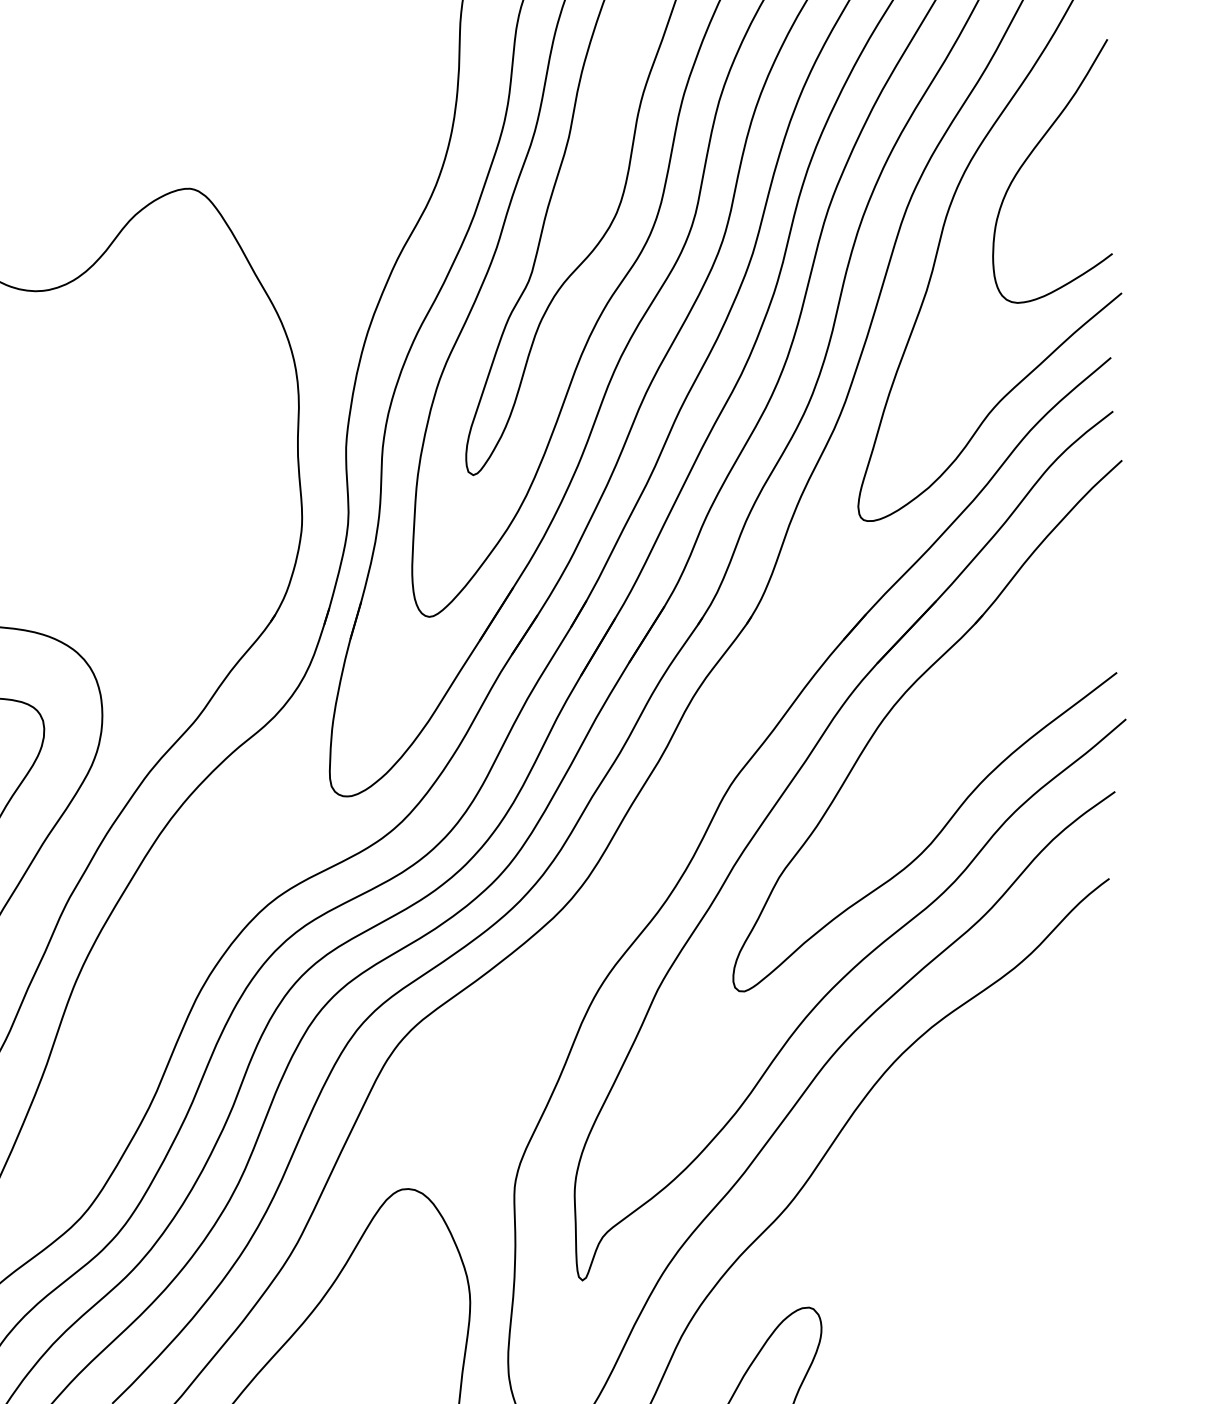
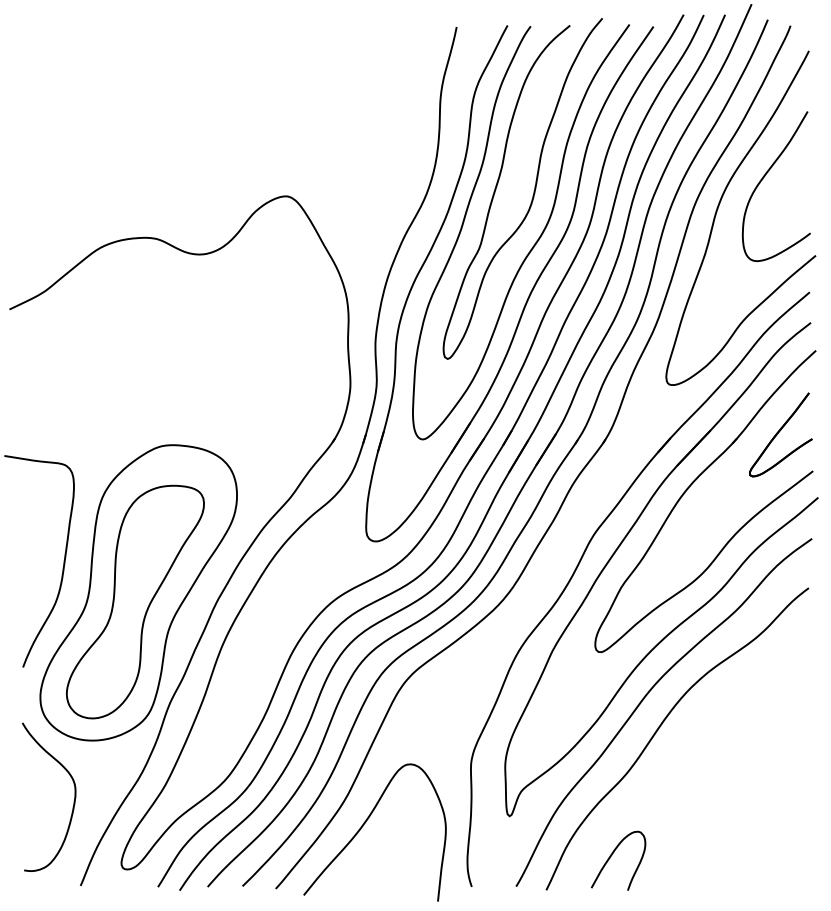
part: (1059, 608) -> (780, 434), added

